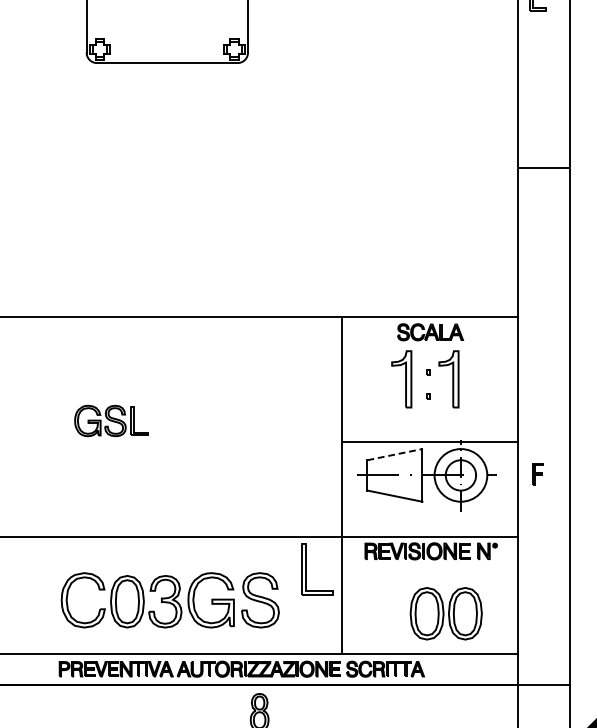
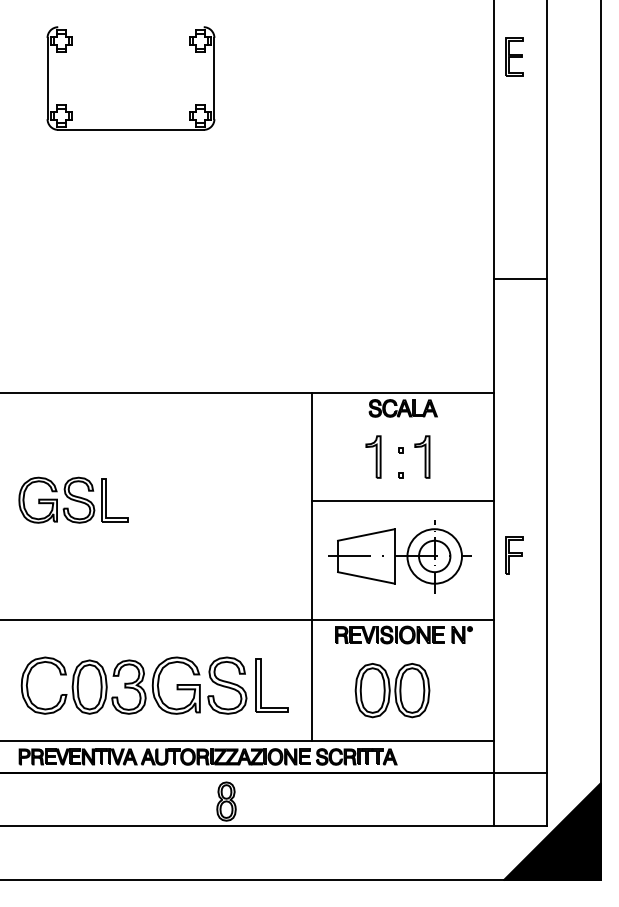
line: (543, 168) -> (520, 278), moved
part: (401, 378) -> (373, 456), size x0.71
part: (449, 378) -> (422, 456), size x0.71
part: (111, 420) -> (73, 499), size x1.43
line: (429, 442) -> (402, 501), moved
line: (394, 454) -> (366, 534), dashed -> solid
part: (538, 474) -> (514, 555), size x1.67
part: (307, 569) -> (261, 685), moved
part: (446, 613) -> (392, 690), moved

